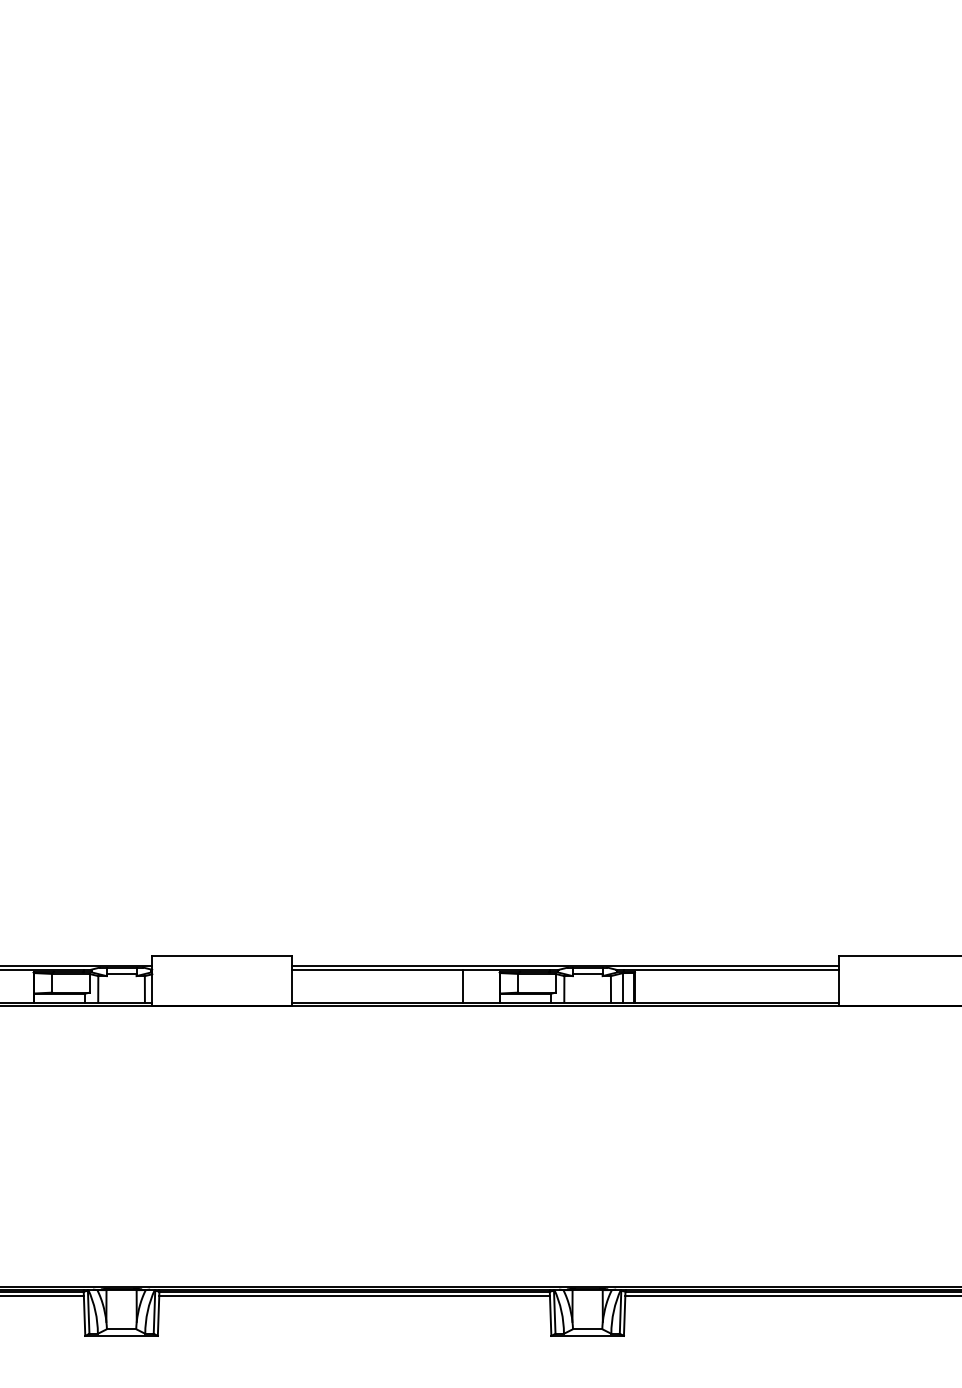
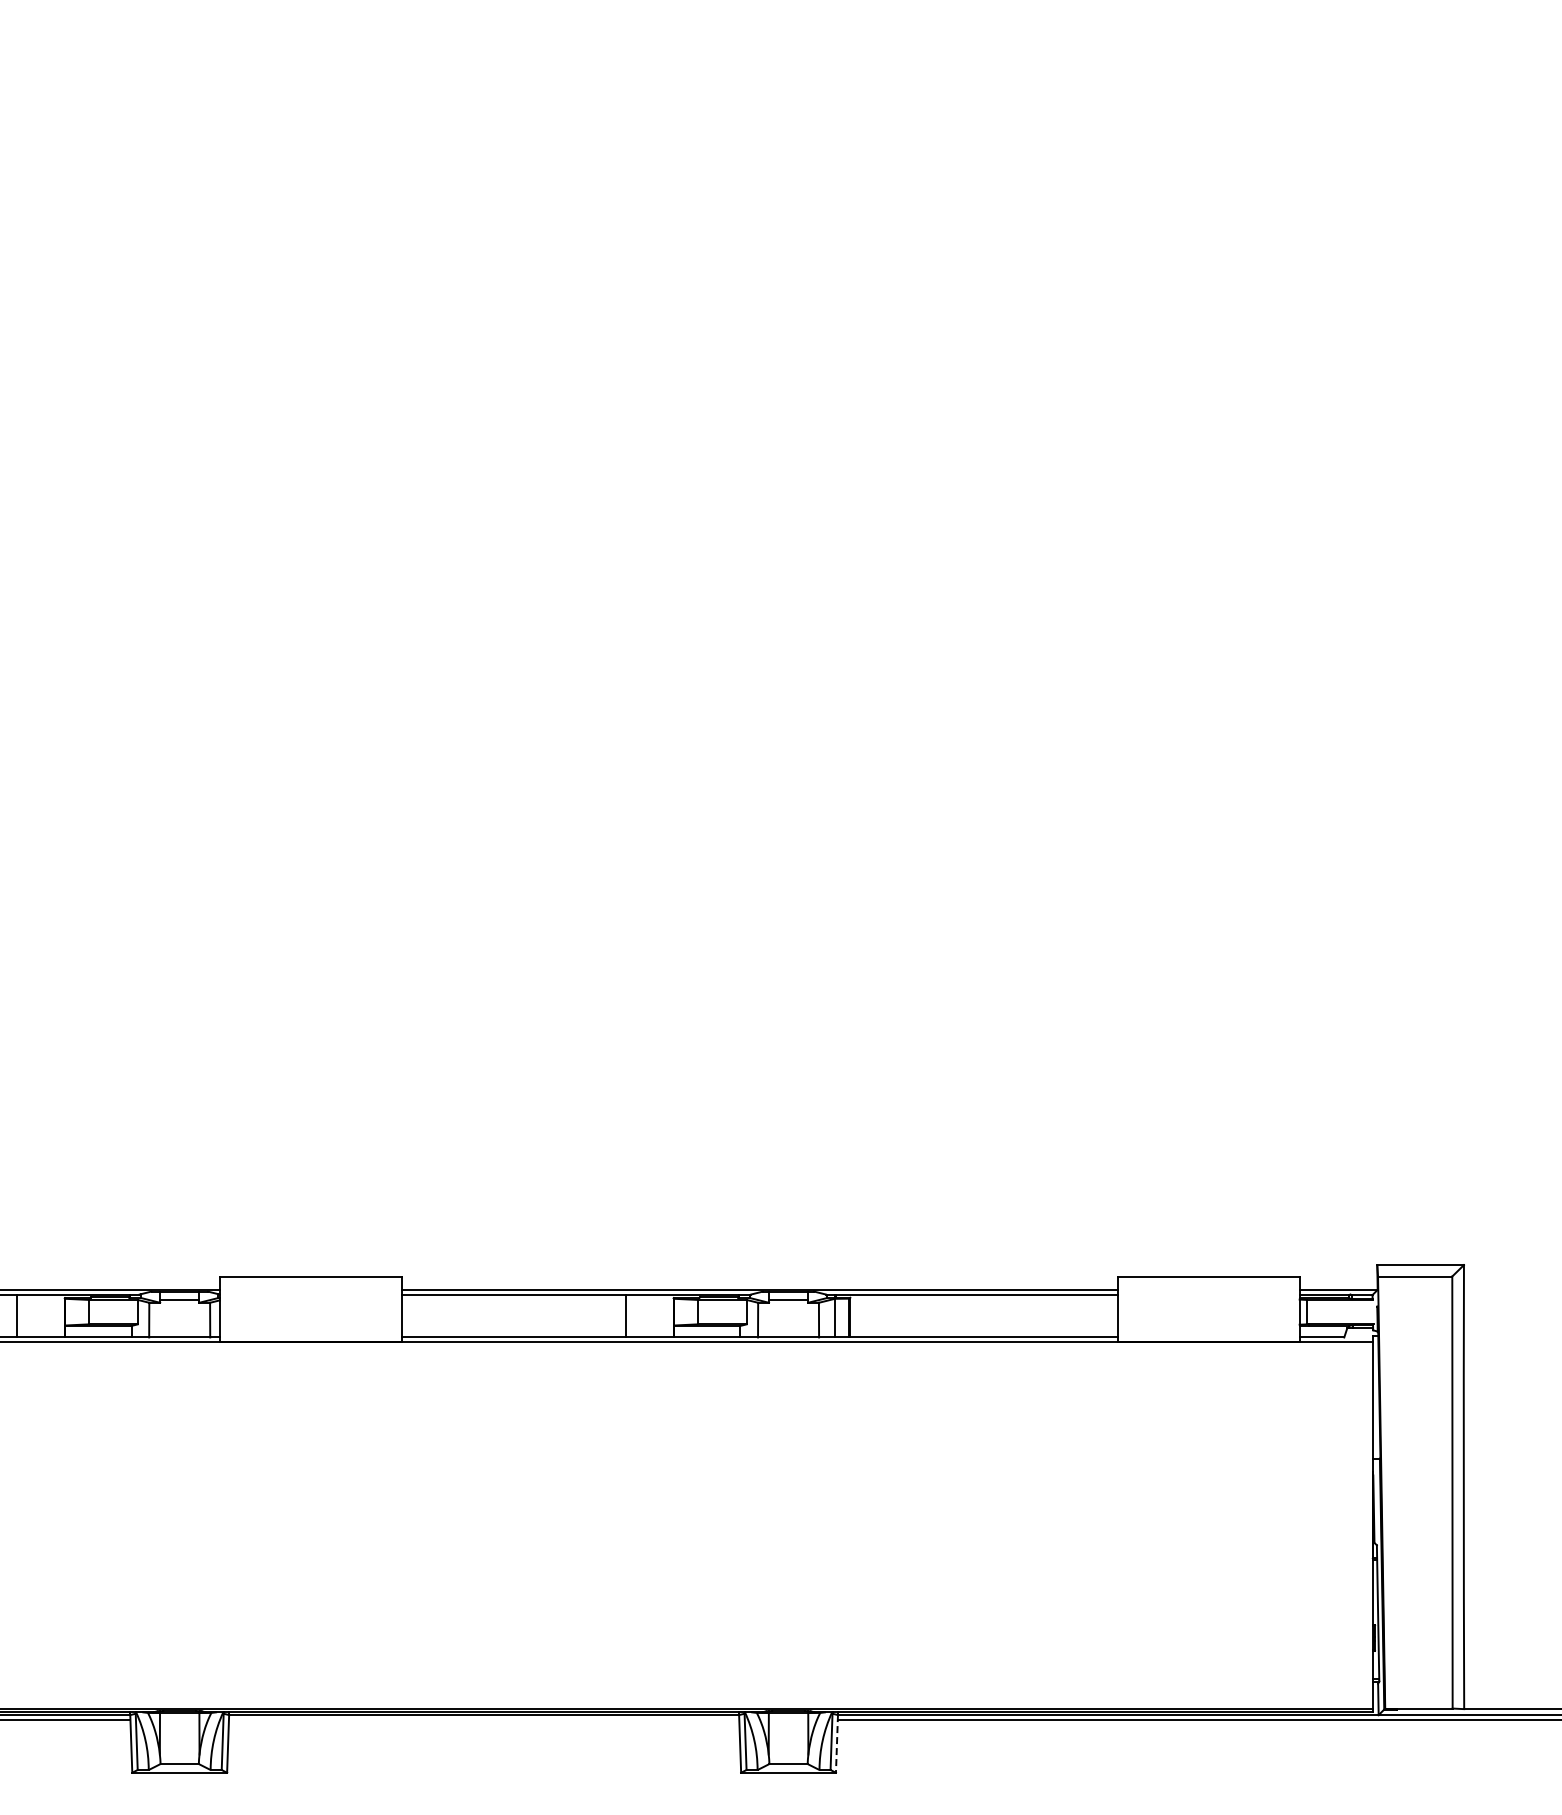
line: (354, 1295) -> (483, 1720), removed
line: (624, 1313) -> (836, 1743), solid -> dashed

